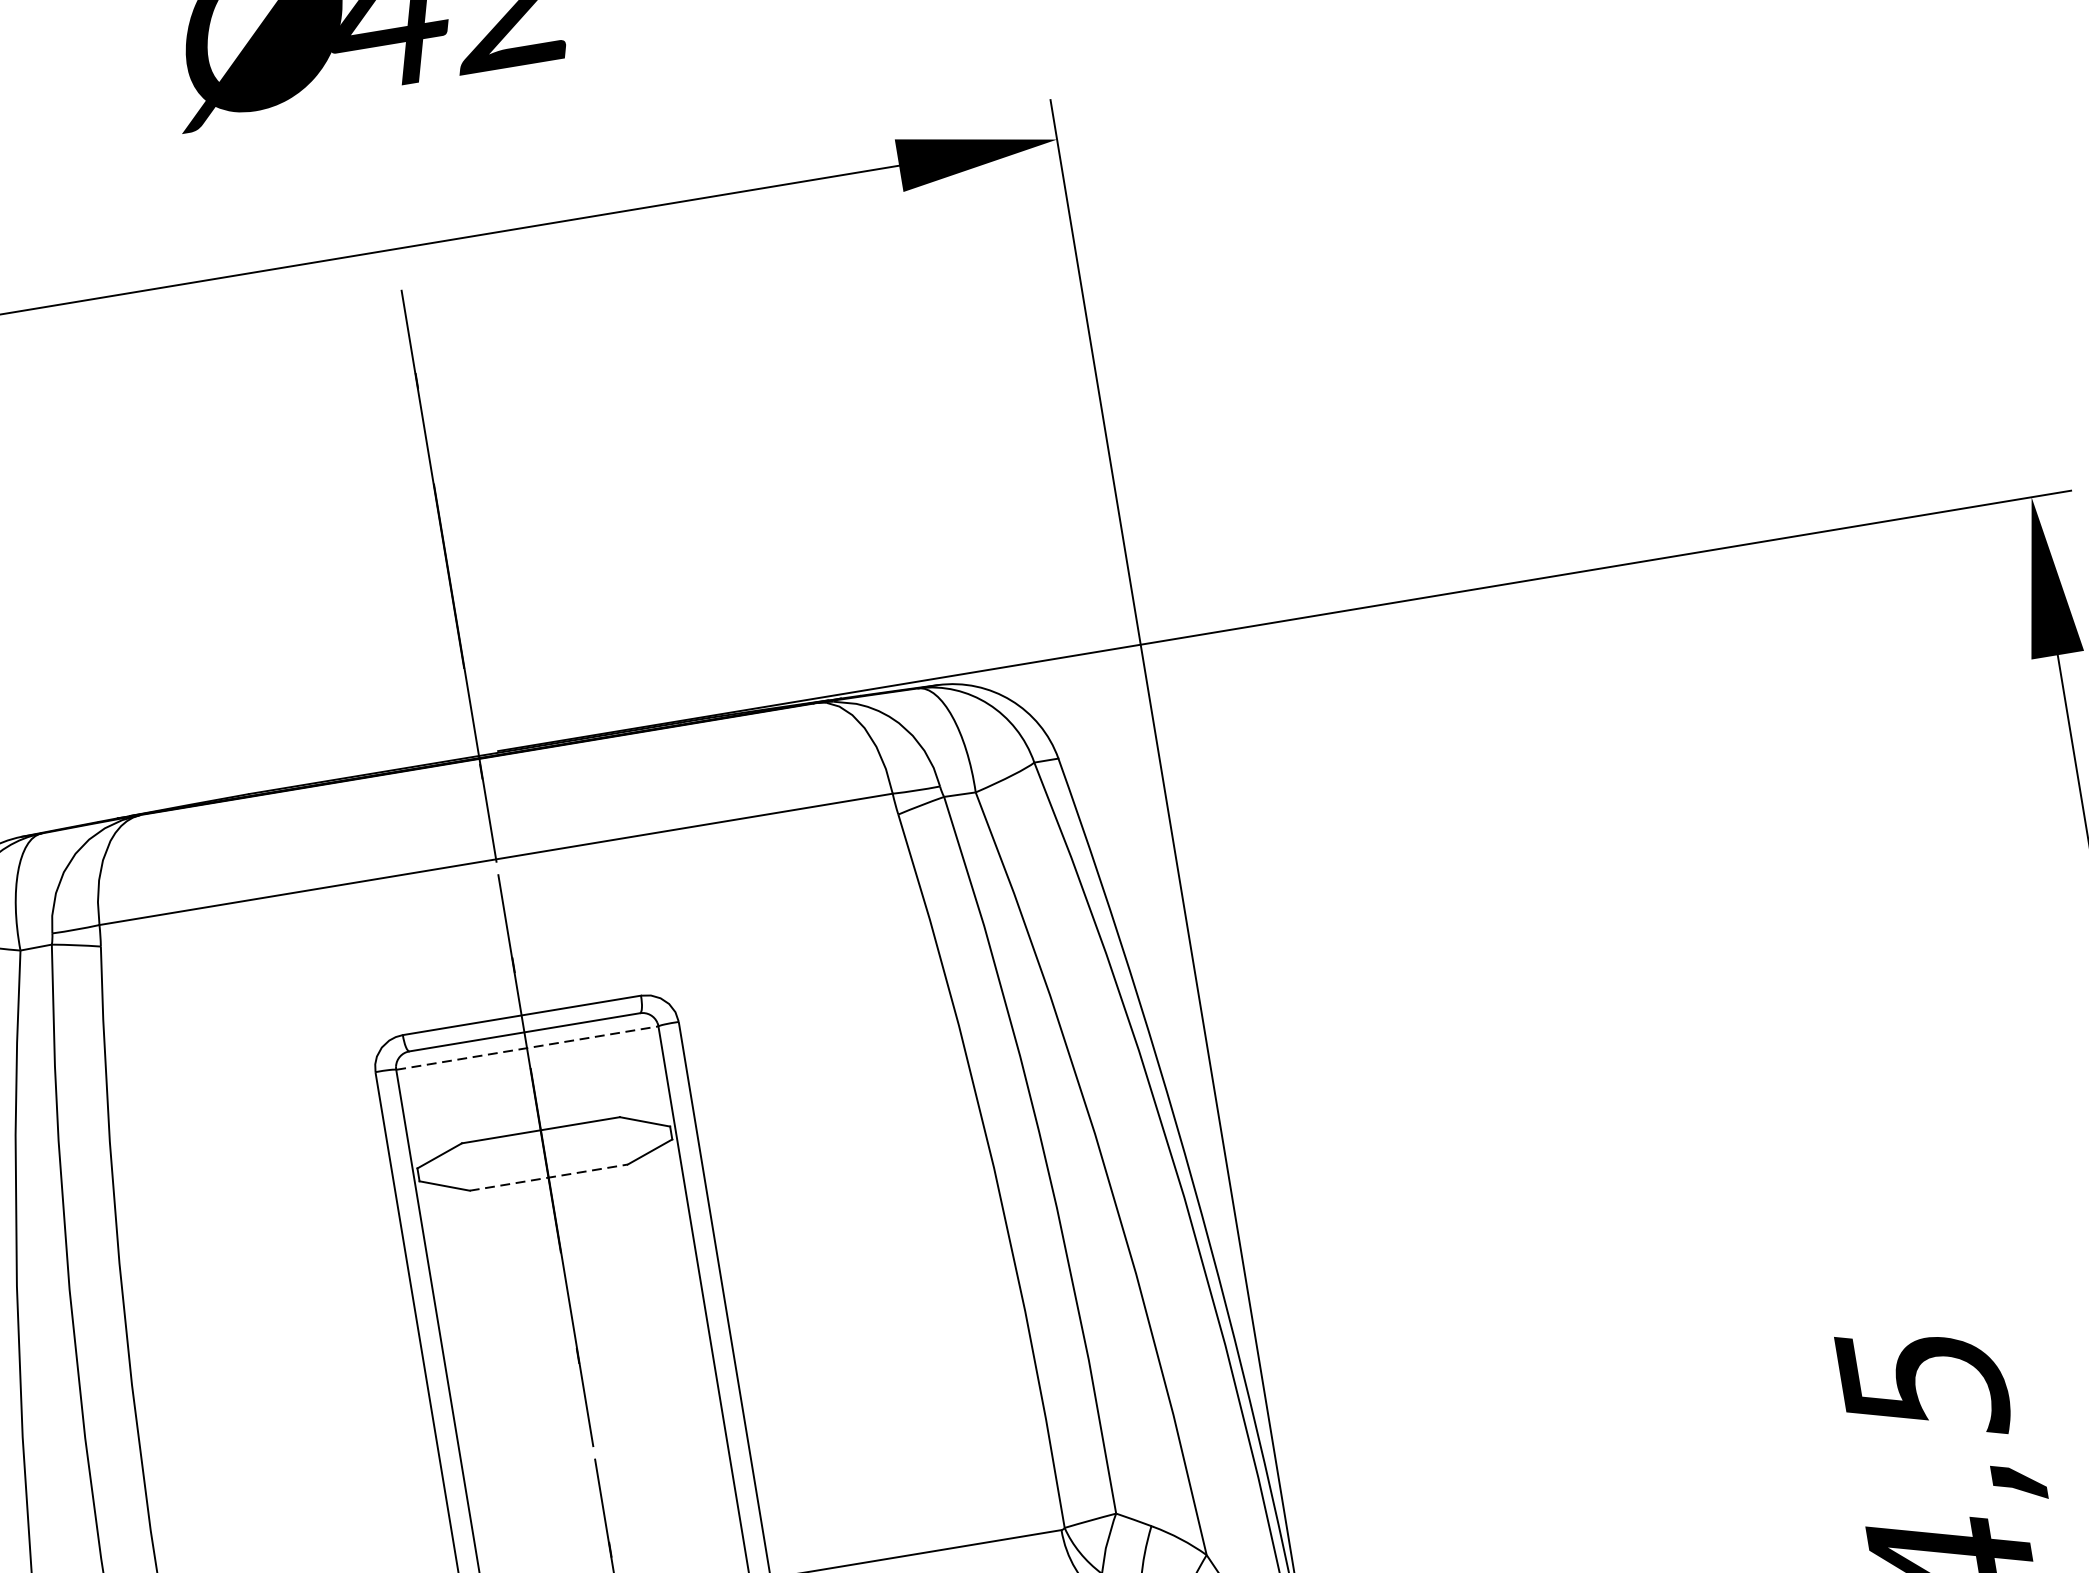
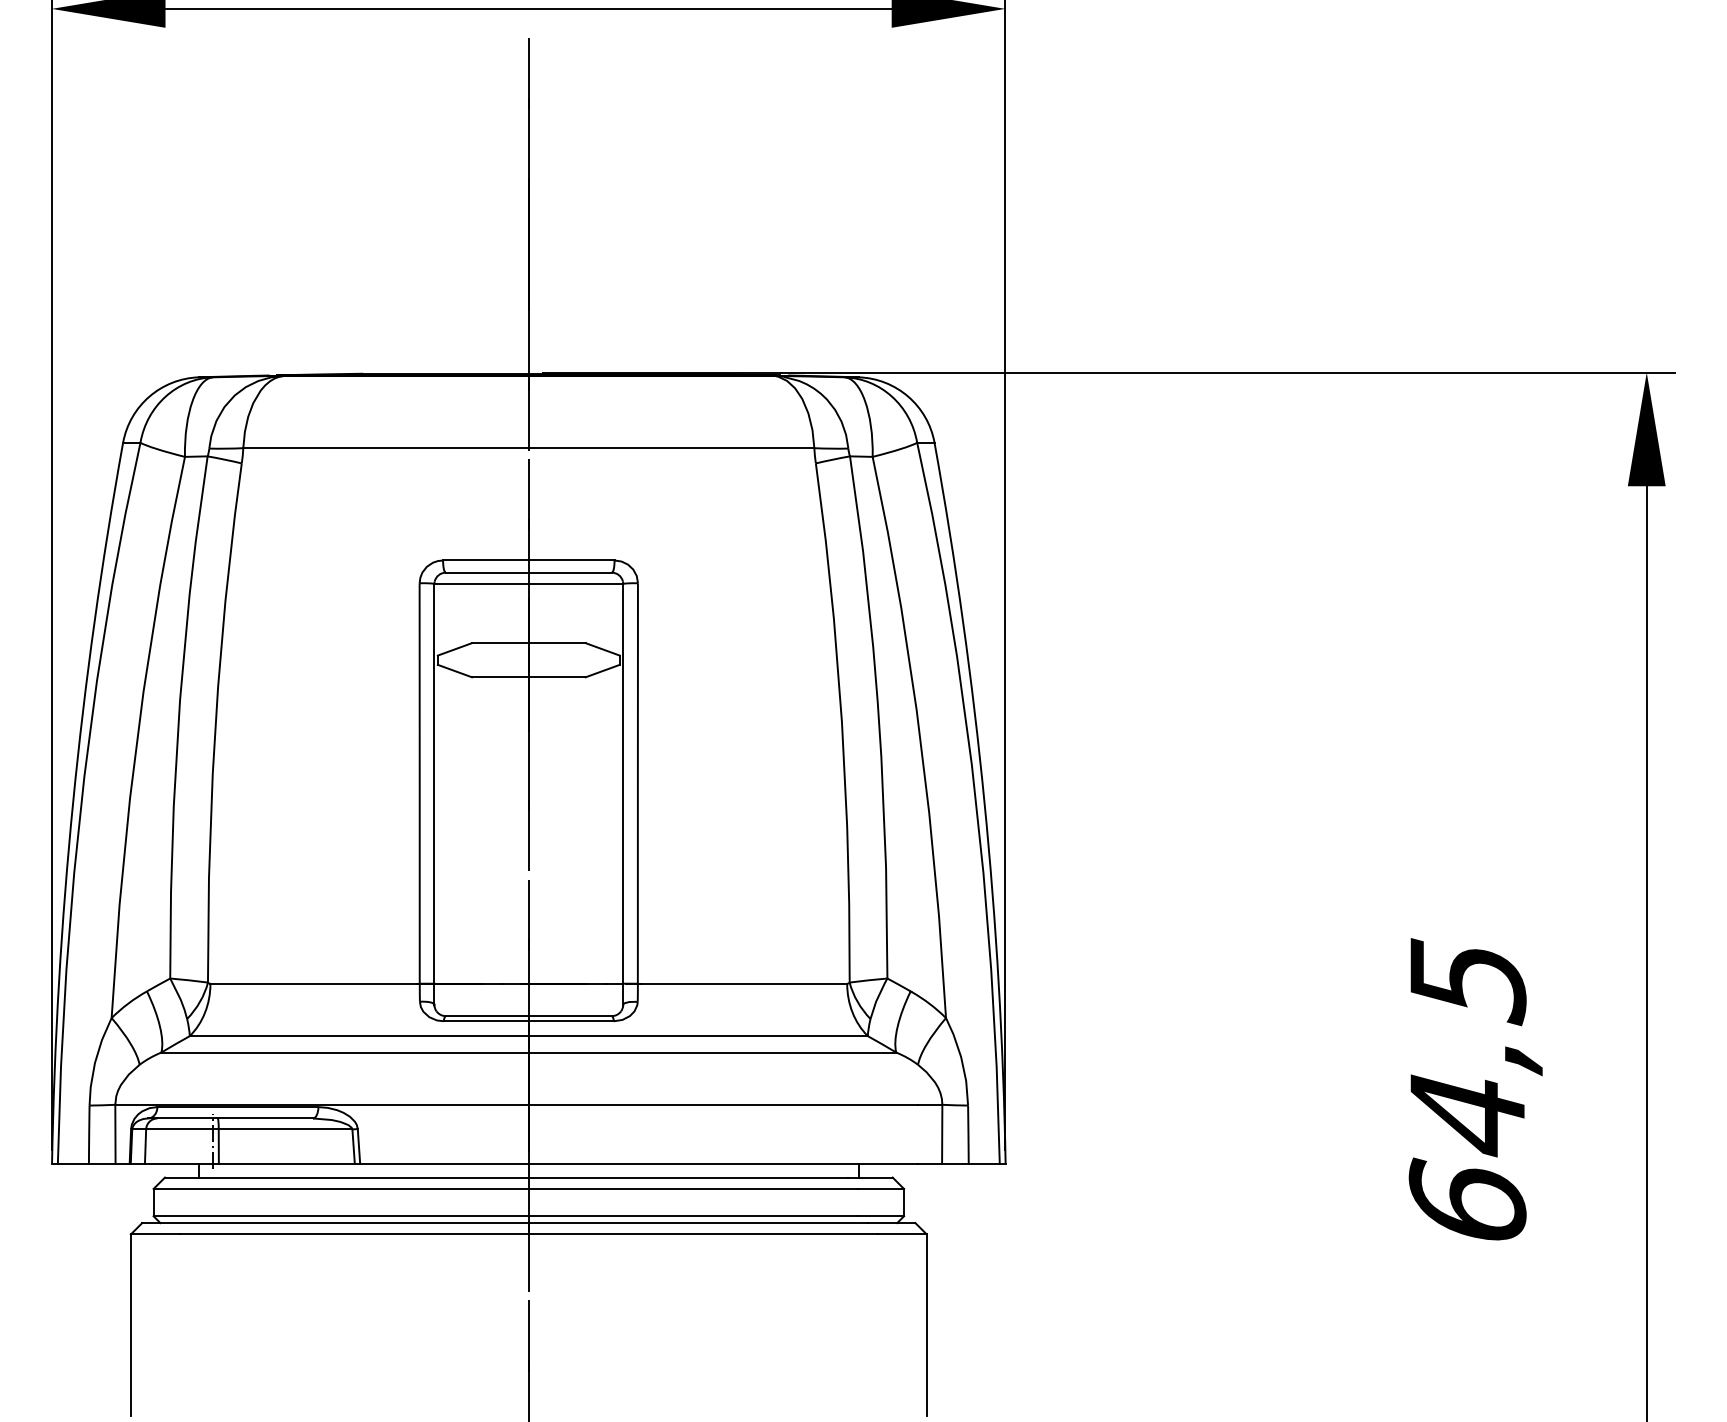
line: (528, 1048) -> (529, 584), dashed -> solid
line: (548, 1178) -> (528, 677), dashed -> solid

